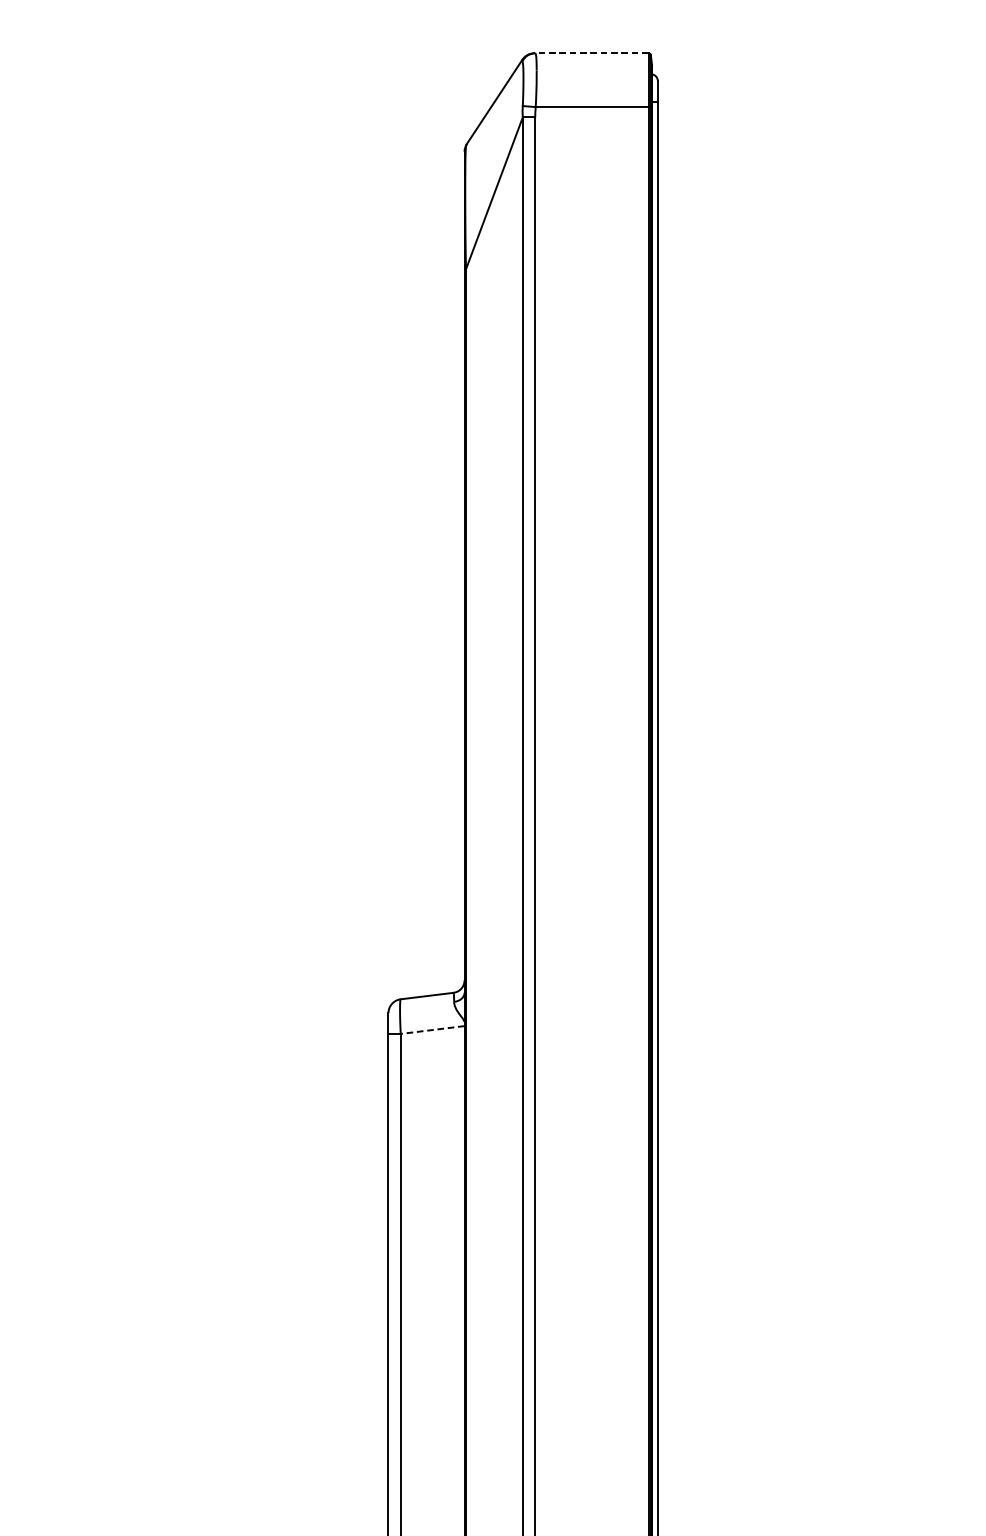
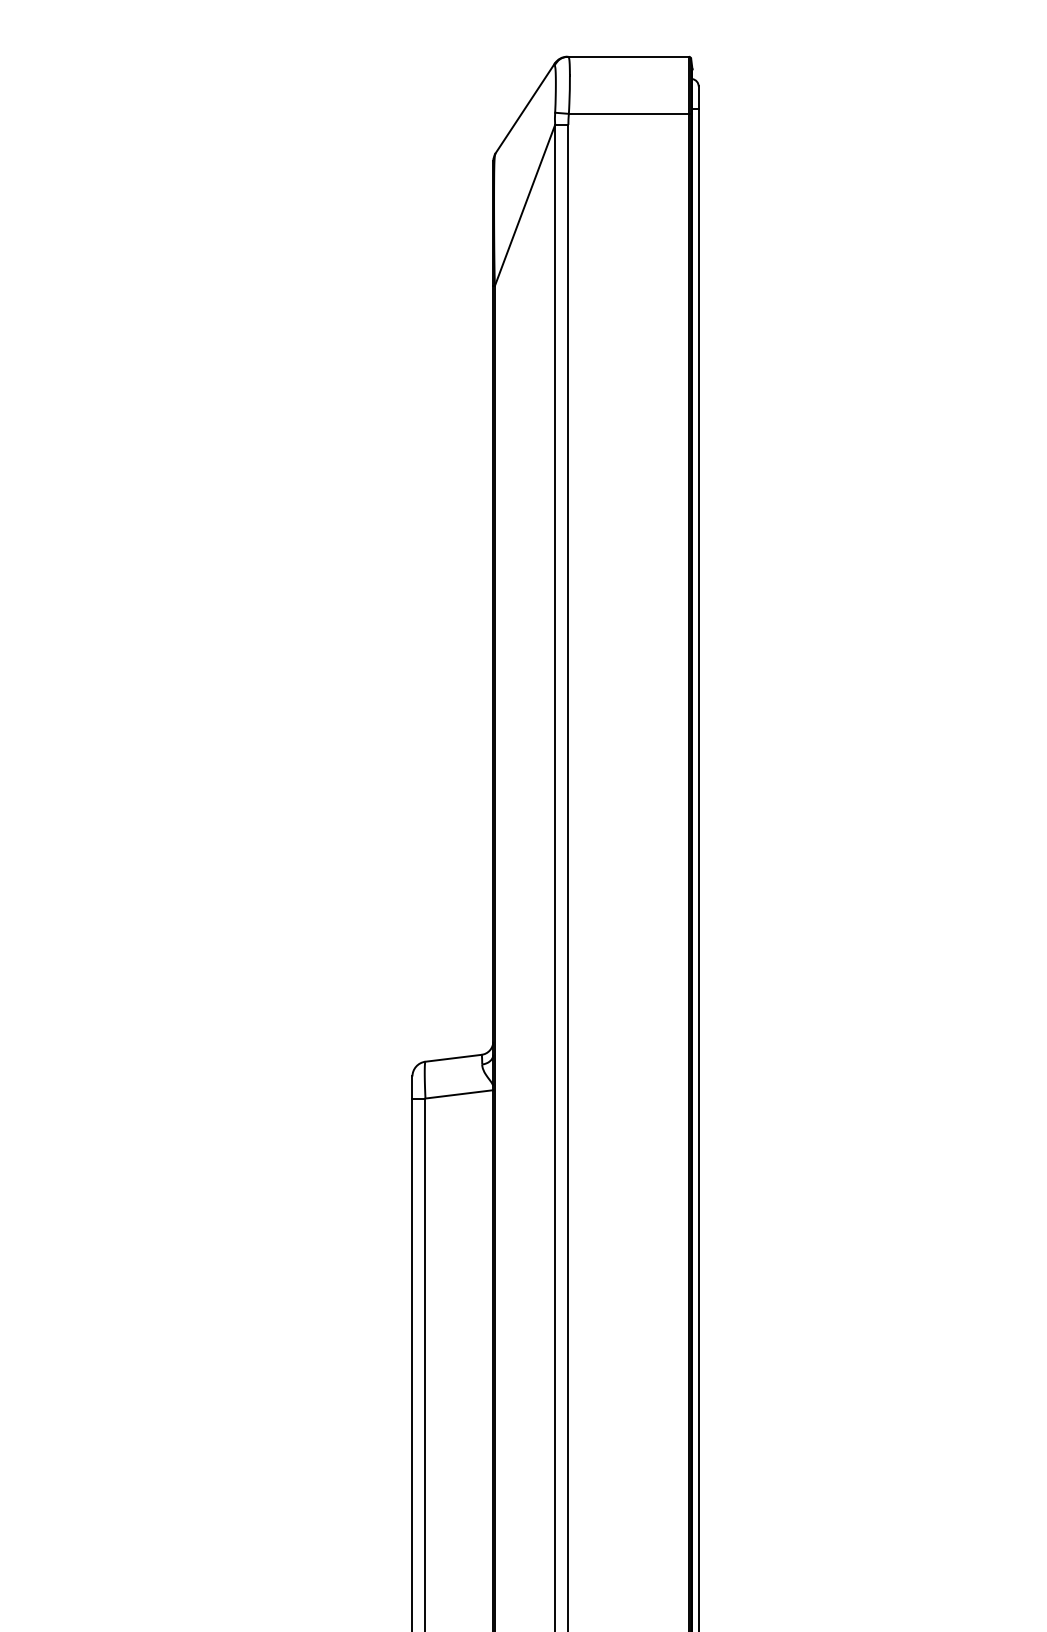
line: (591, 53) -> (628, 56), dashed -> solid
line: (431, 1030) -> (458, 1094), dashed -> solid

